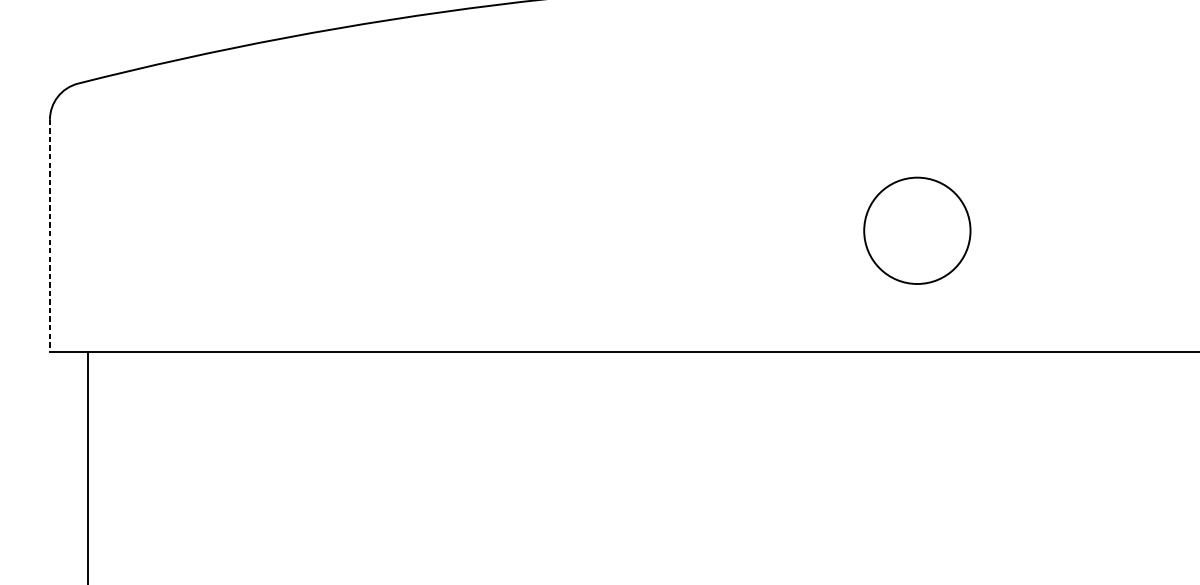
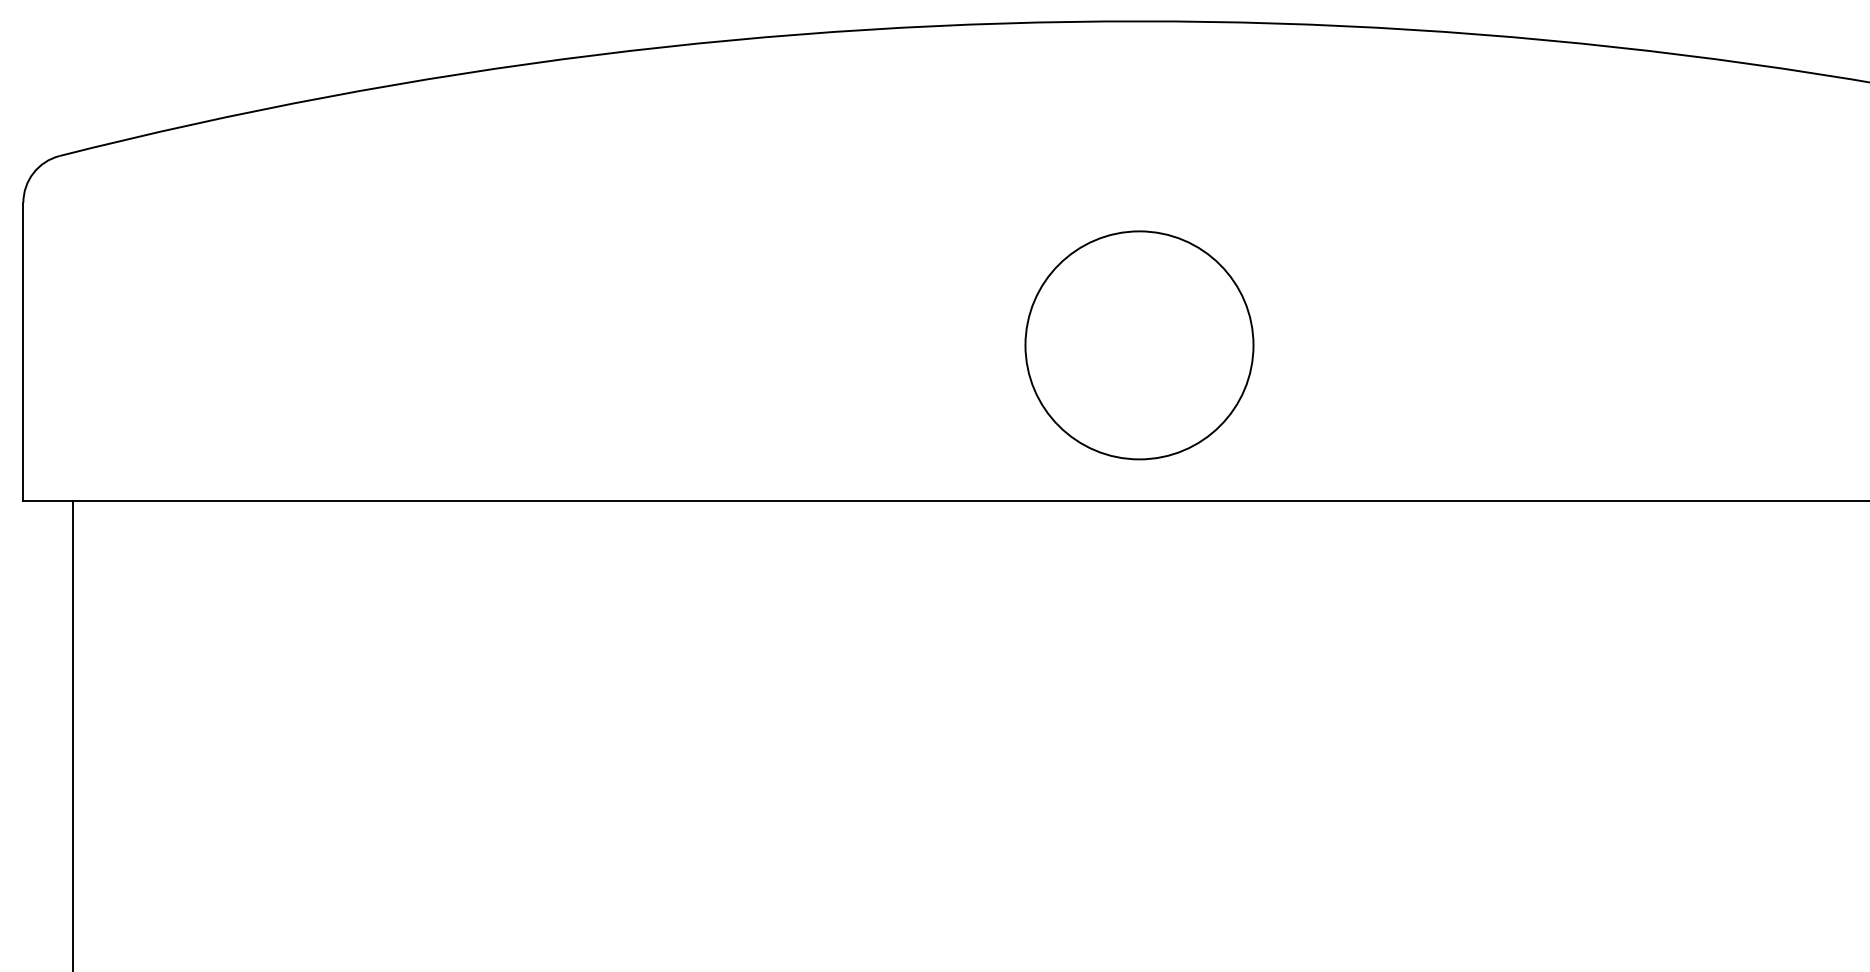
circle: (917, 230) -> (1139, 345), size x1.67
line: (50, 236) -> (23, 352), dashed -> solid

